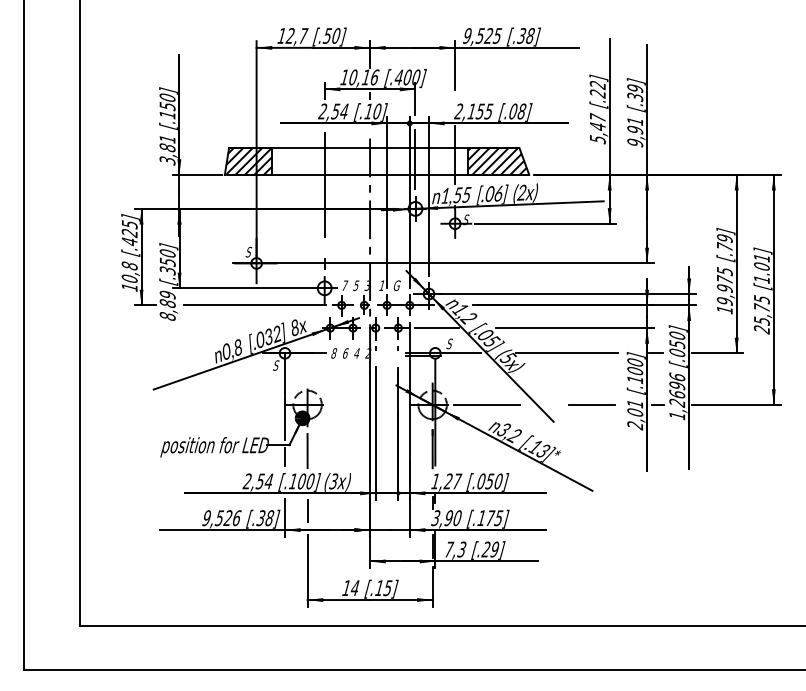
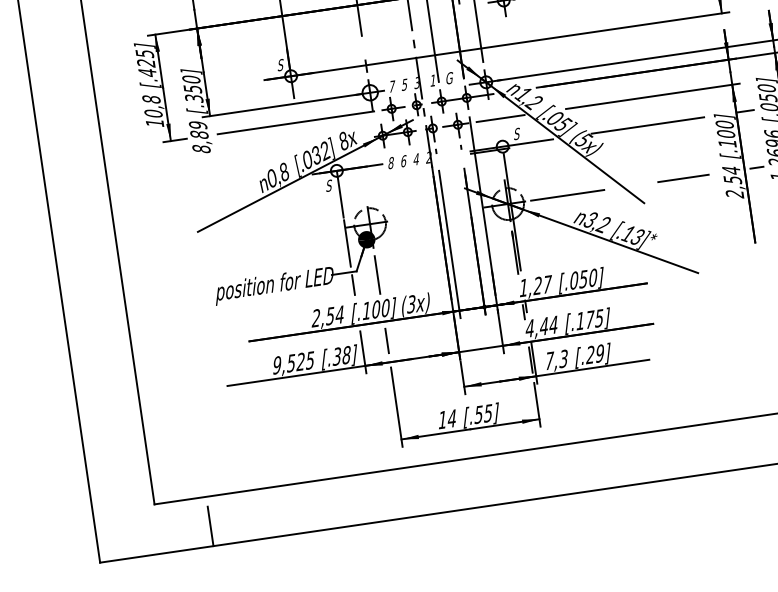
text: (635, 408) -> (732, 175), 2,01 -> 2,54
text: (236, 518) -> (309, 360), 9,526 -> 9,525
text: (446, 518) -> (541, 327), 3,90 -> 4,44
text: (378, 588) -> (477, 415), [.15] -> [.55]
line: (126, 652) -> (210, 526), added

